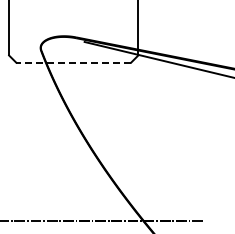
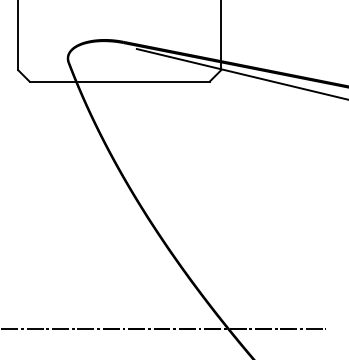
line: (73, 62) -> (119, 81), dashed -> solid

